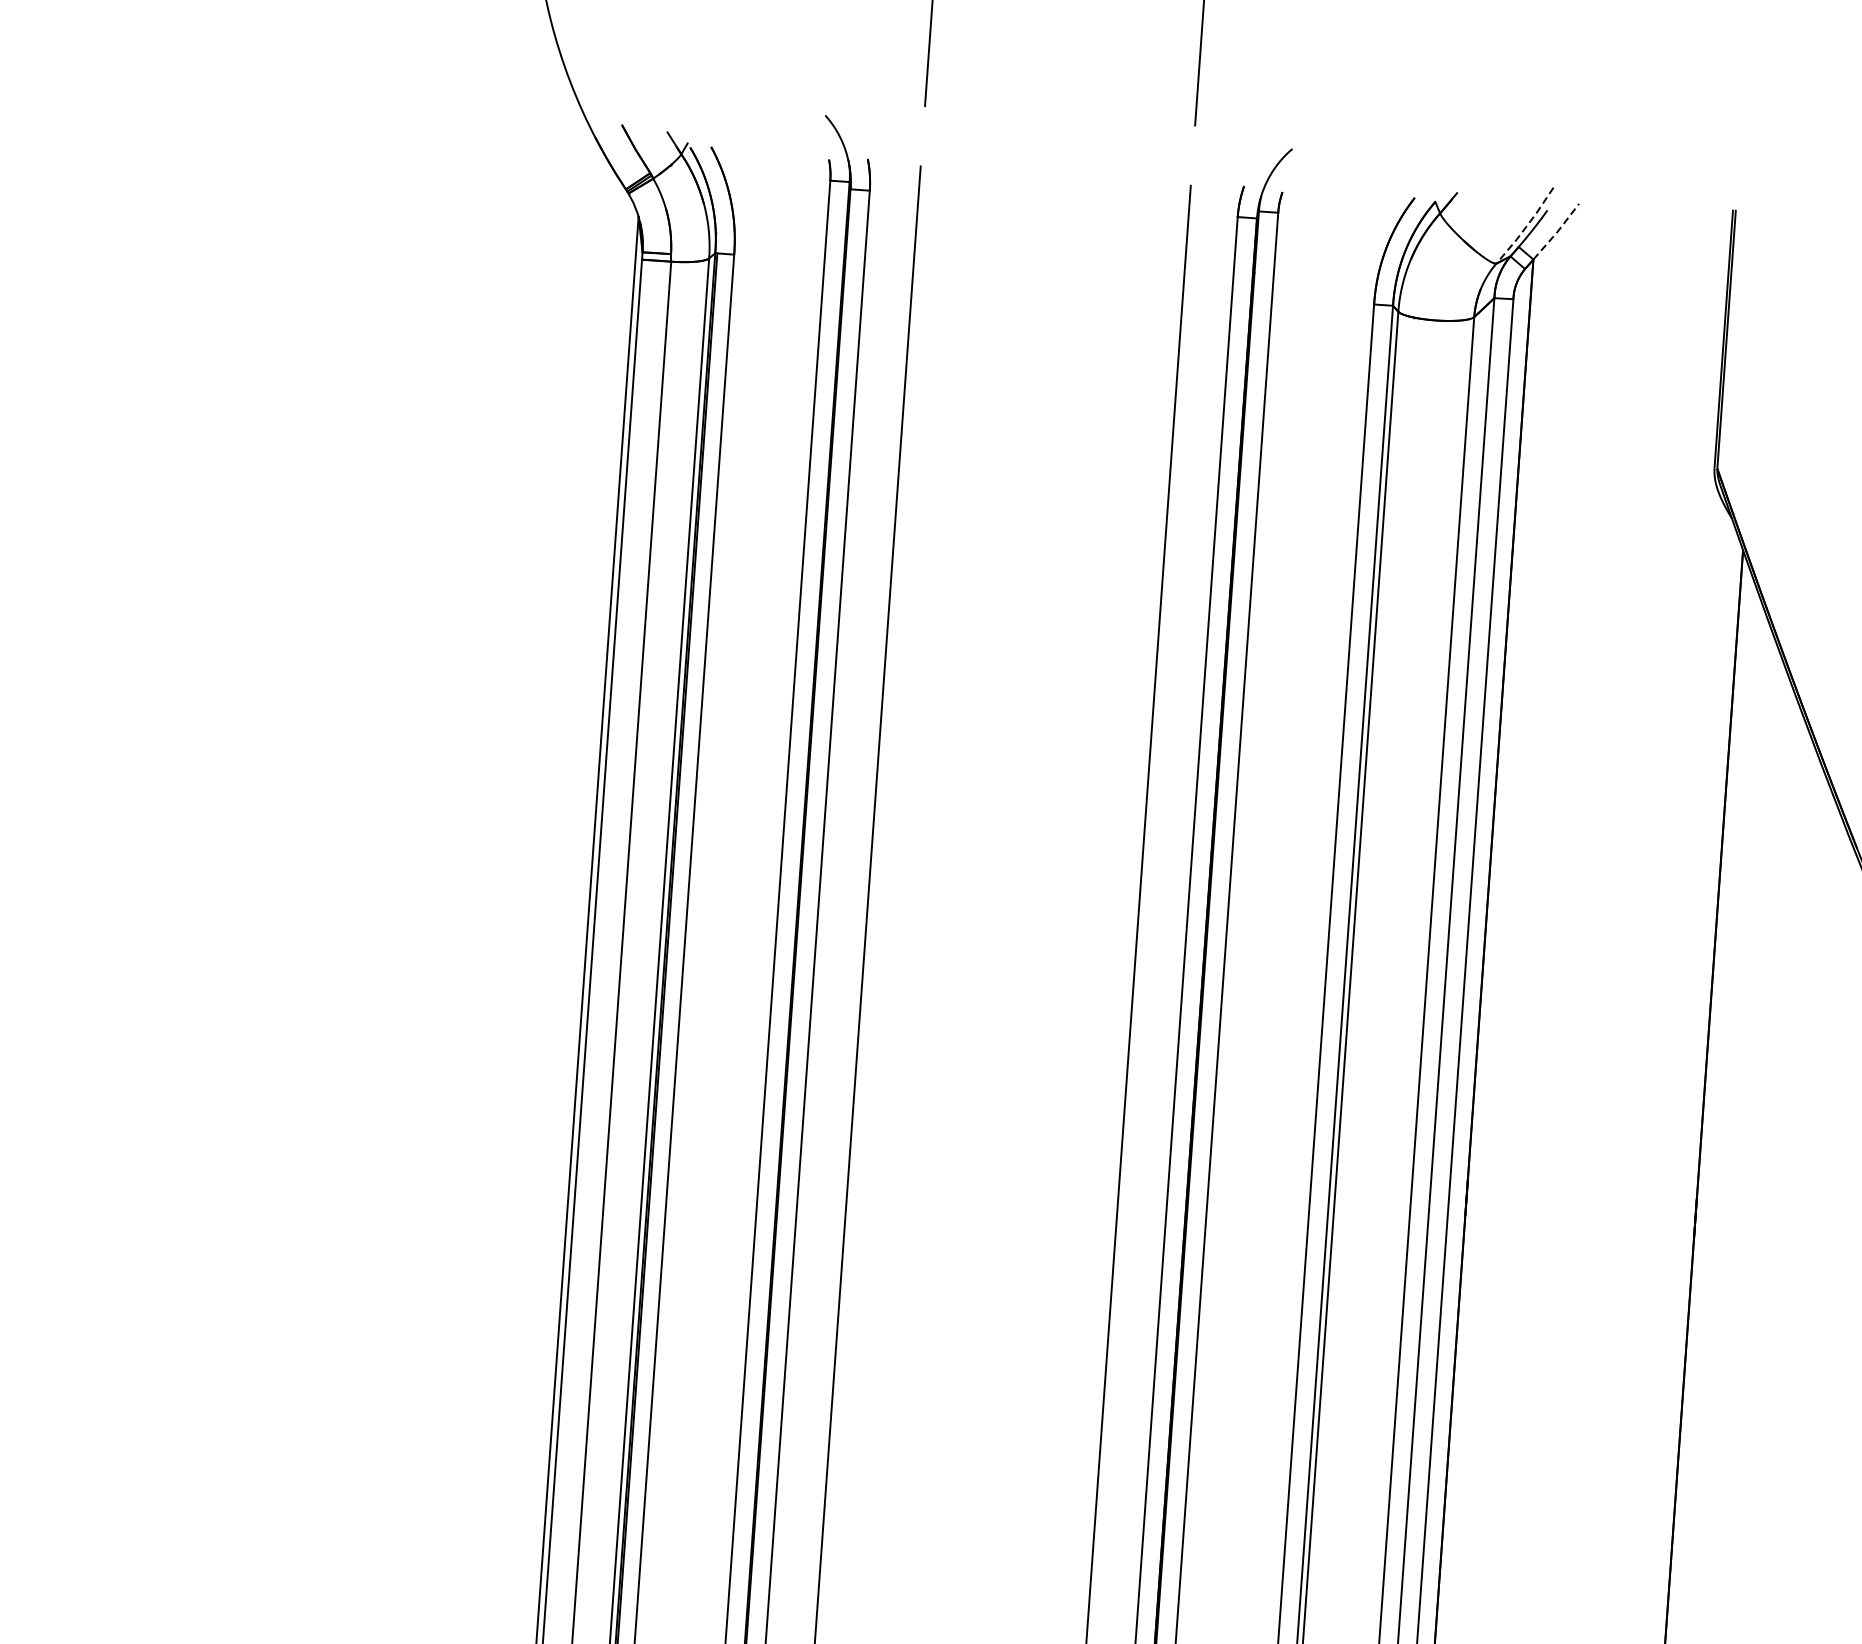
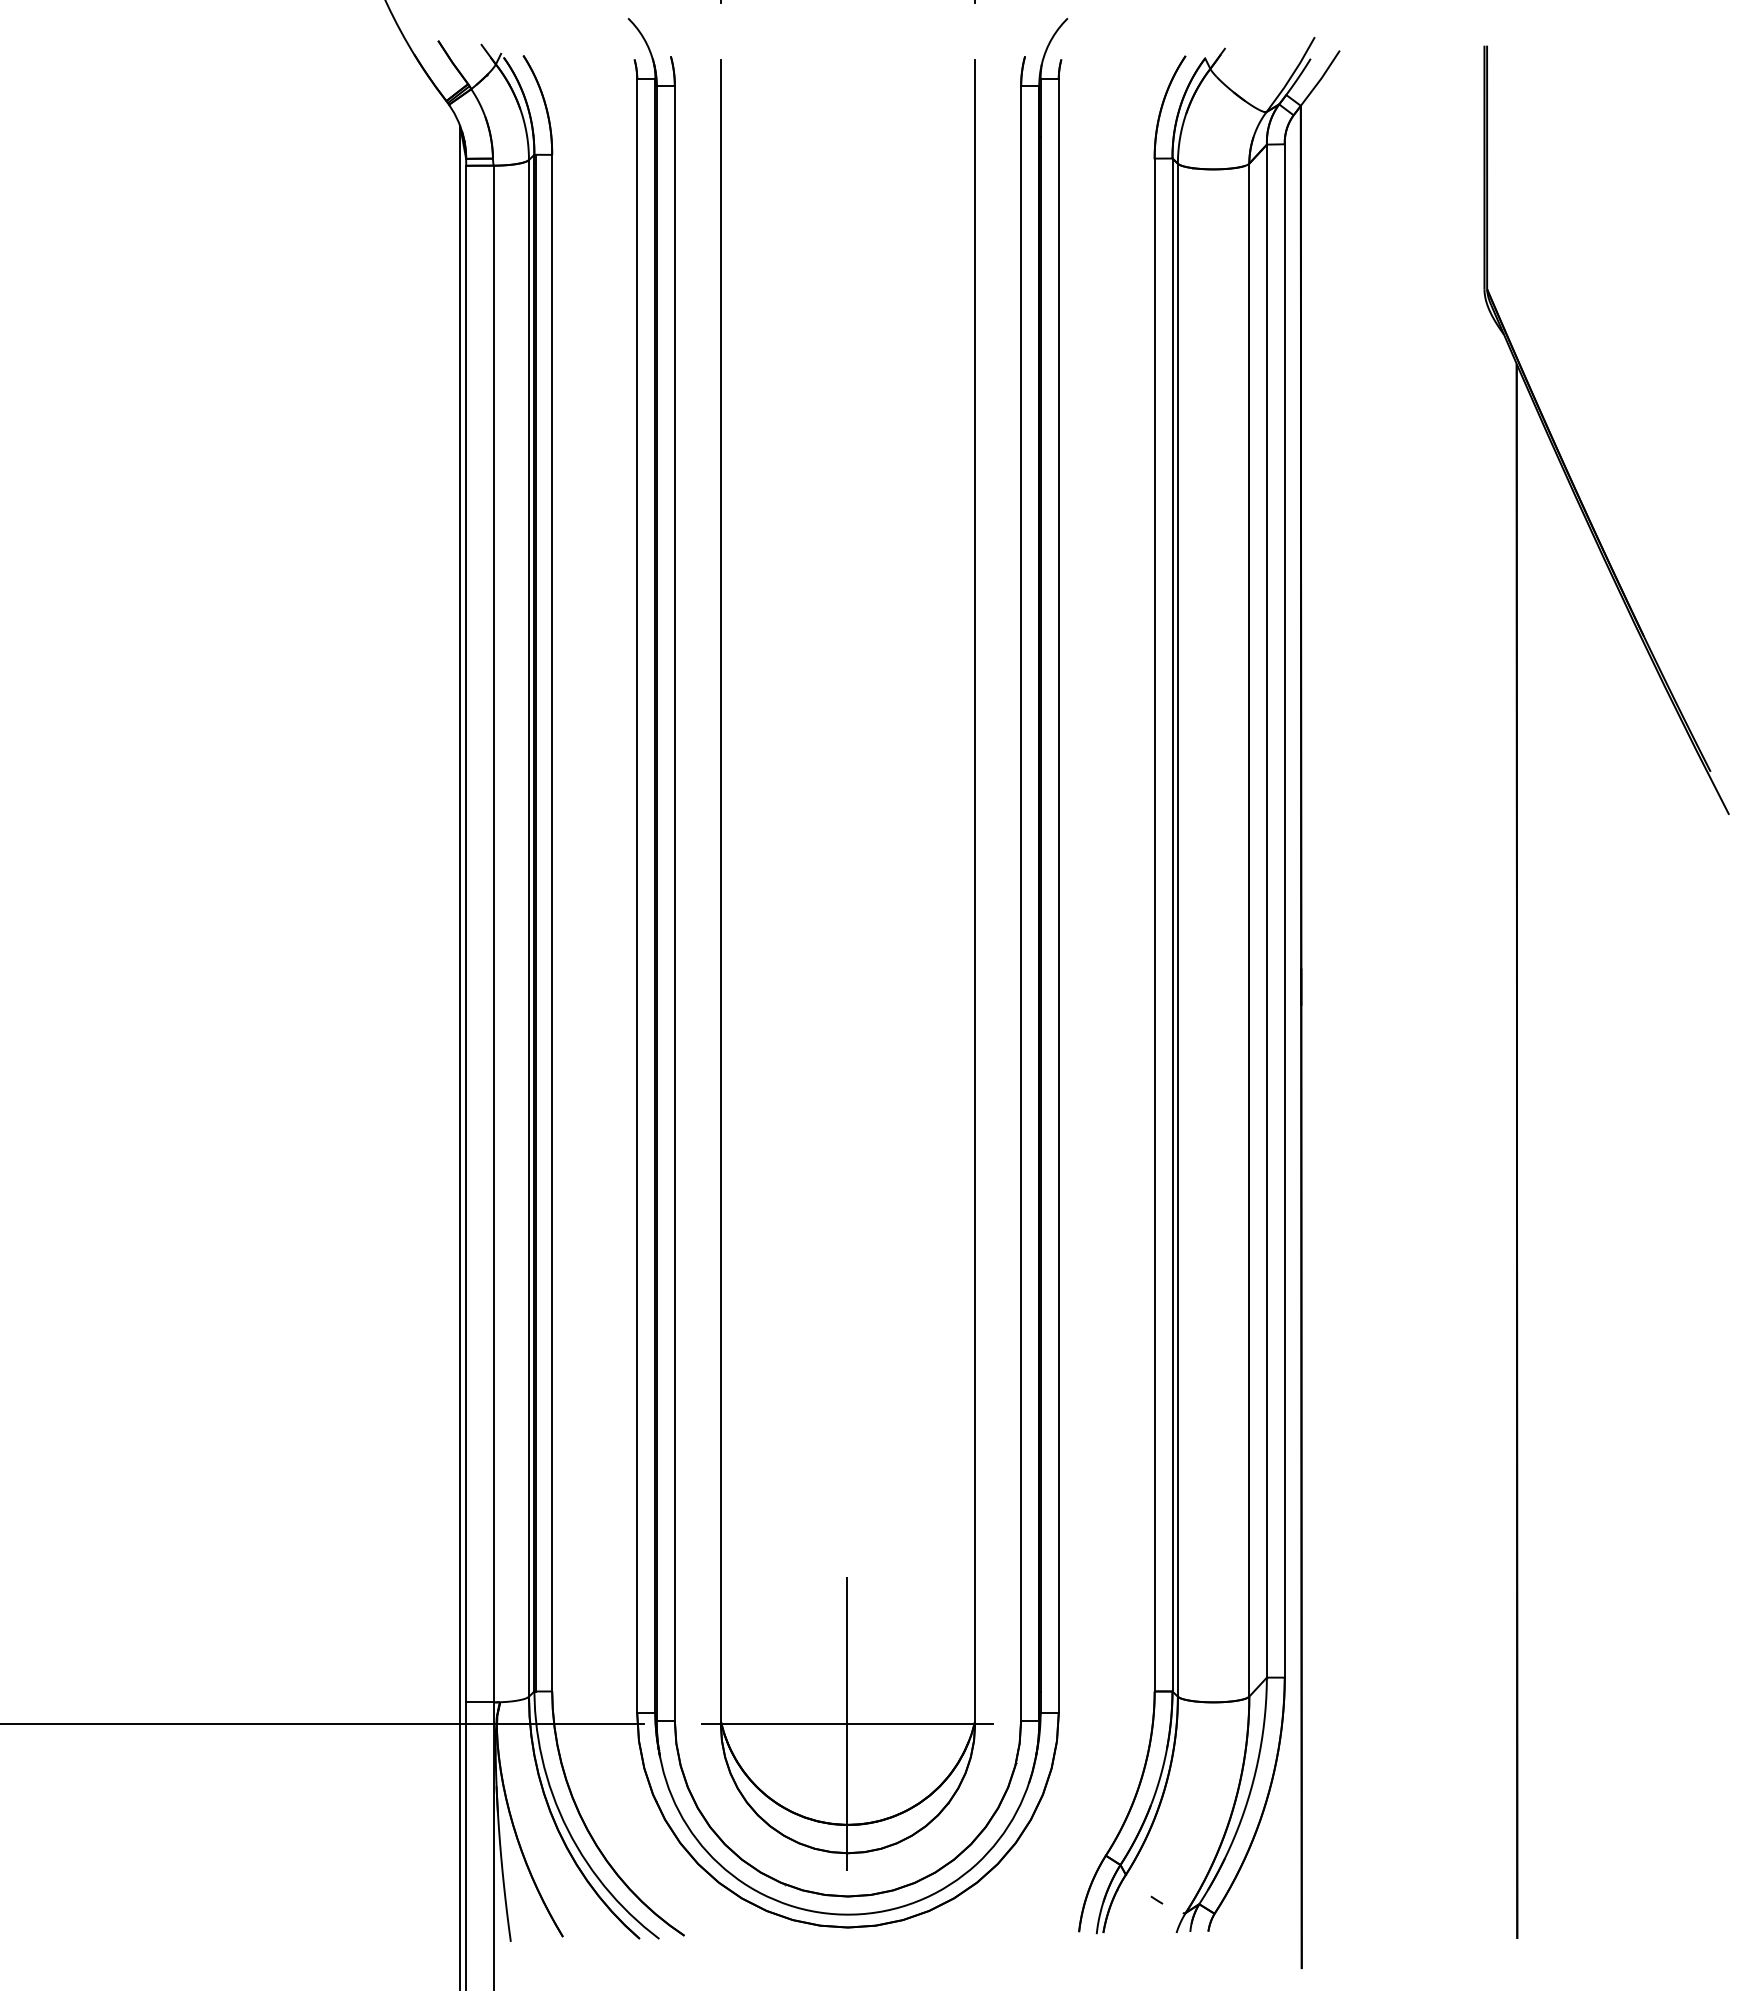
line: (1526, 226) -> (1292, 75), dashed -> solid
line: (1557, 232) -> (1321, 78), dashed -> solid

